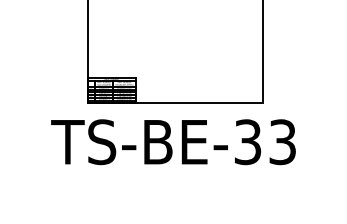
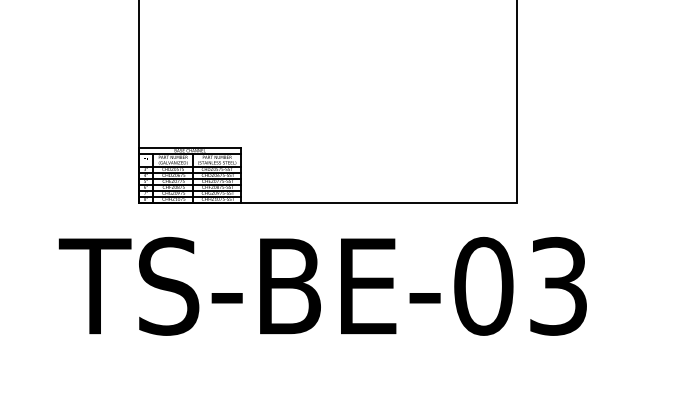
text: (247, 142) -> (482, 286), TS-BE-33 -> TS-BE-03

